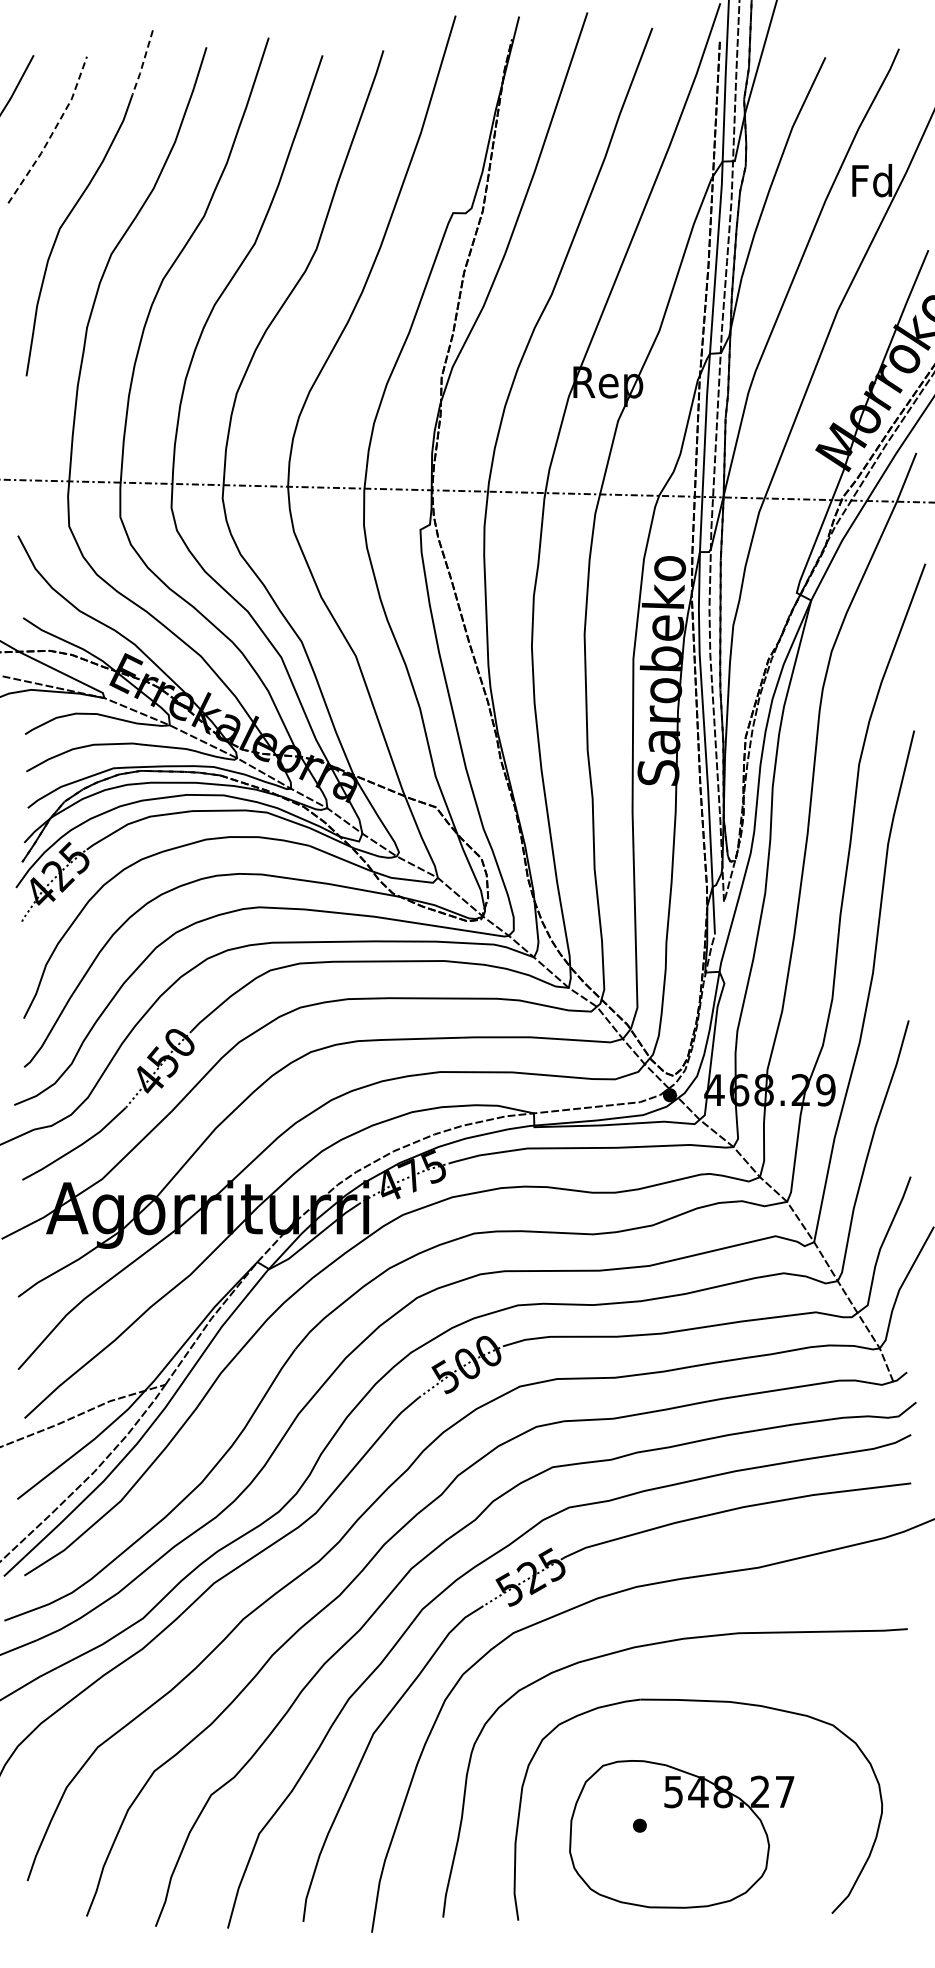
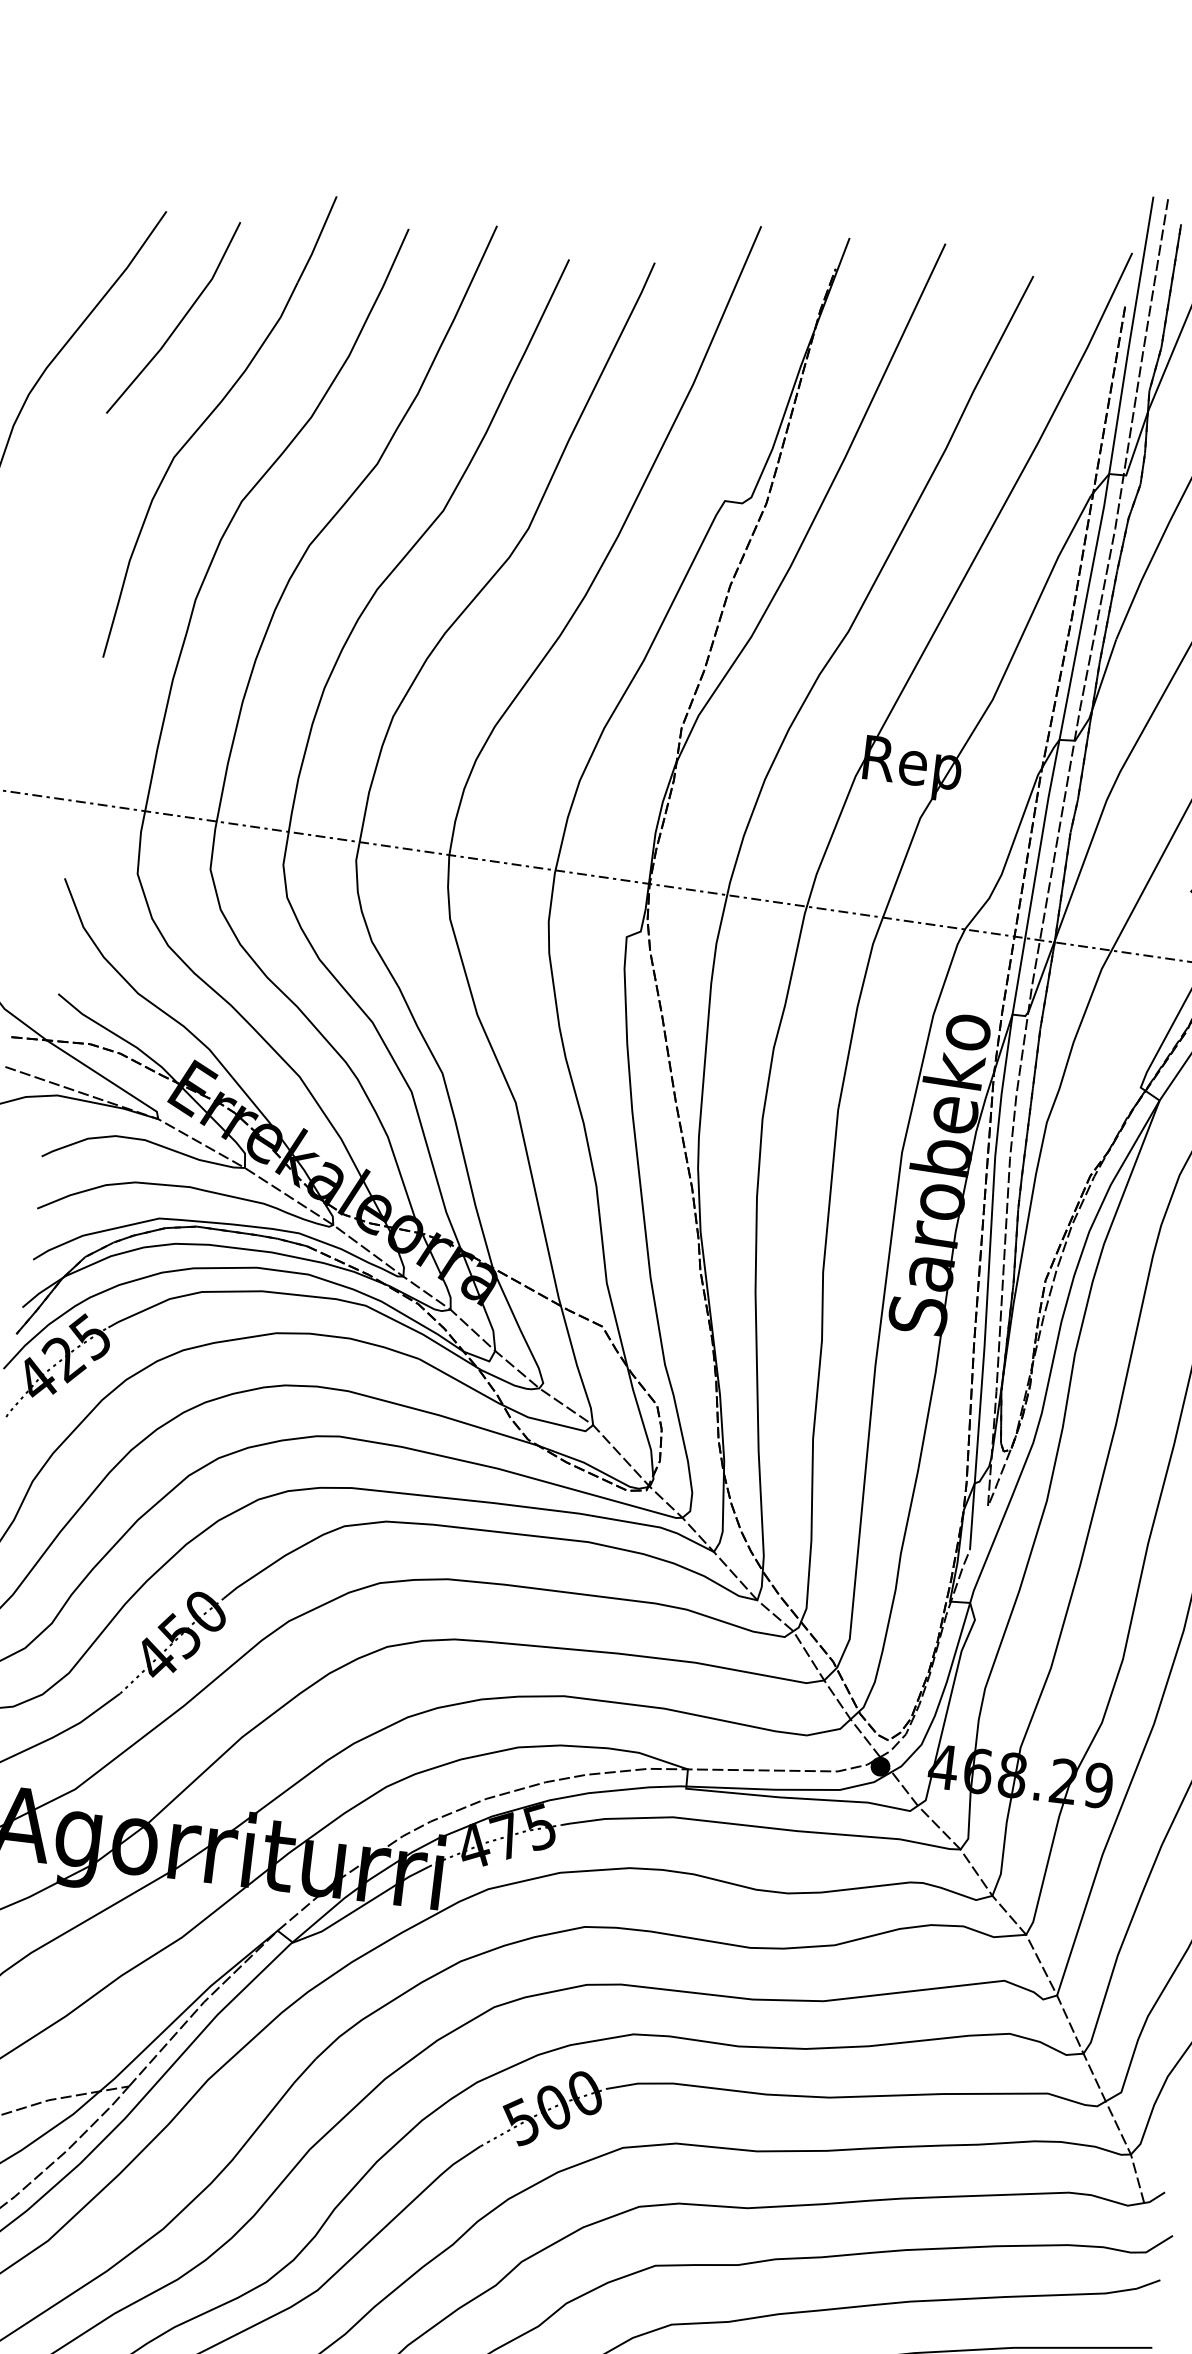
line: (143, 63) -> (318, 241), dashed -> solid
line: (53, 131) -> (181, 320), dashed -> solid

